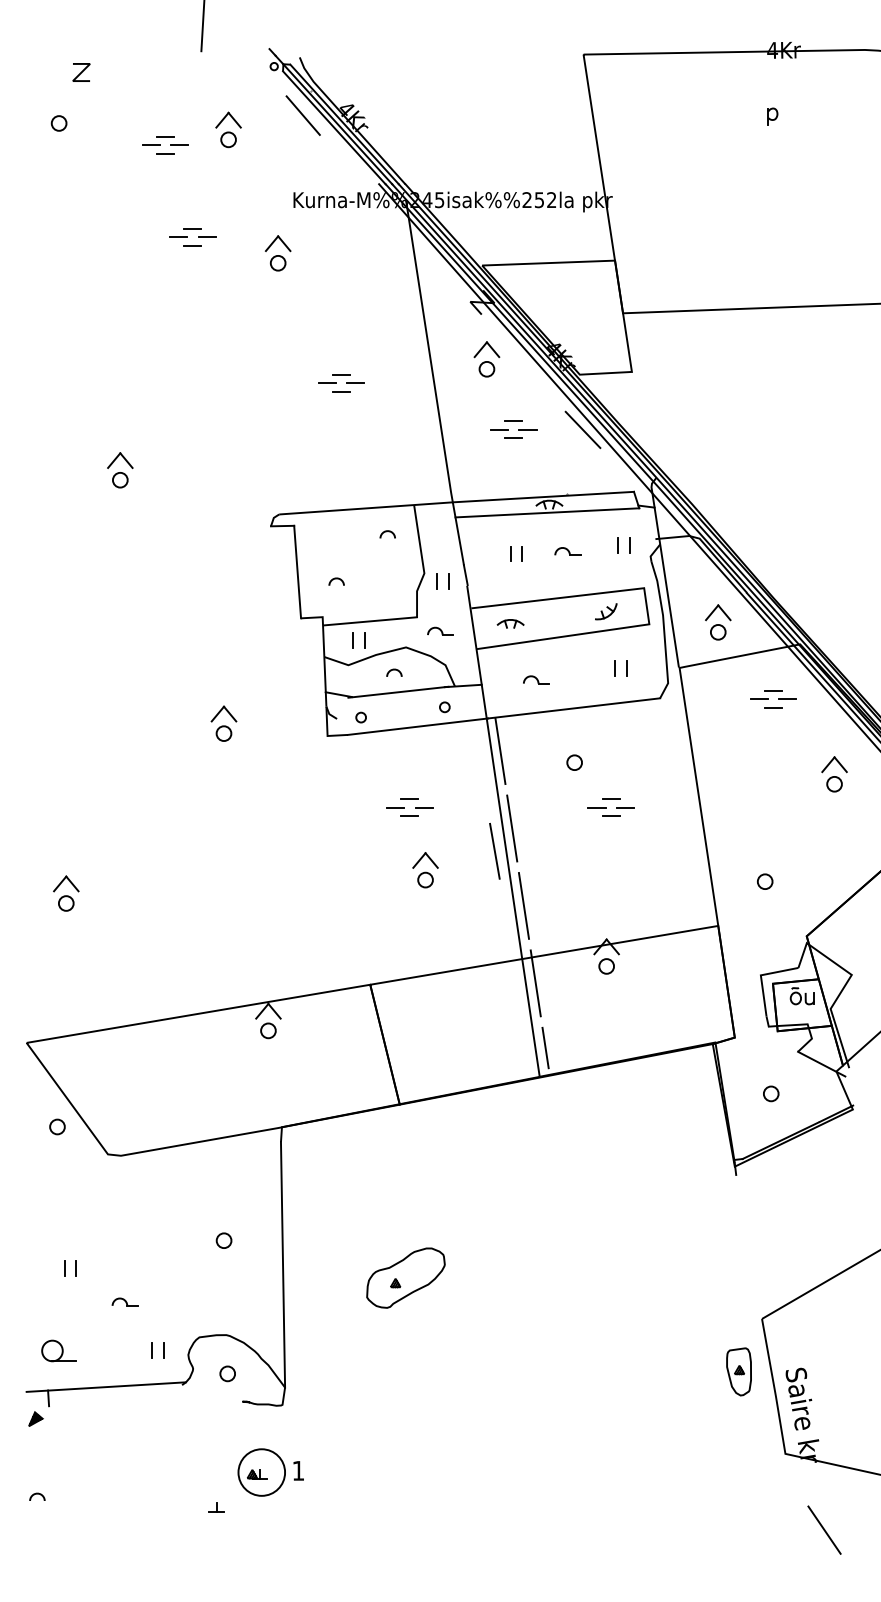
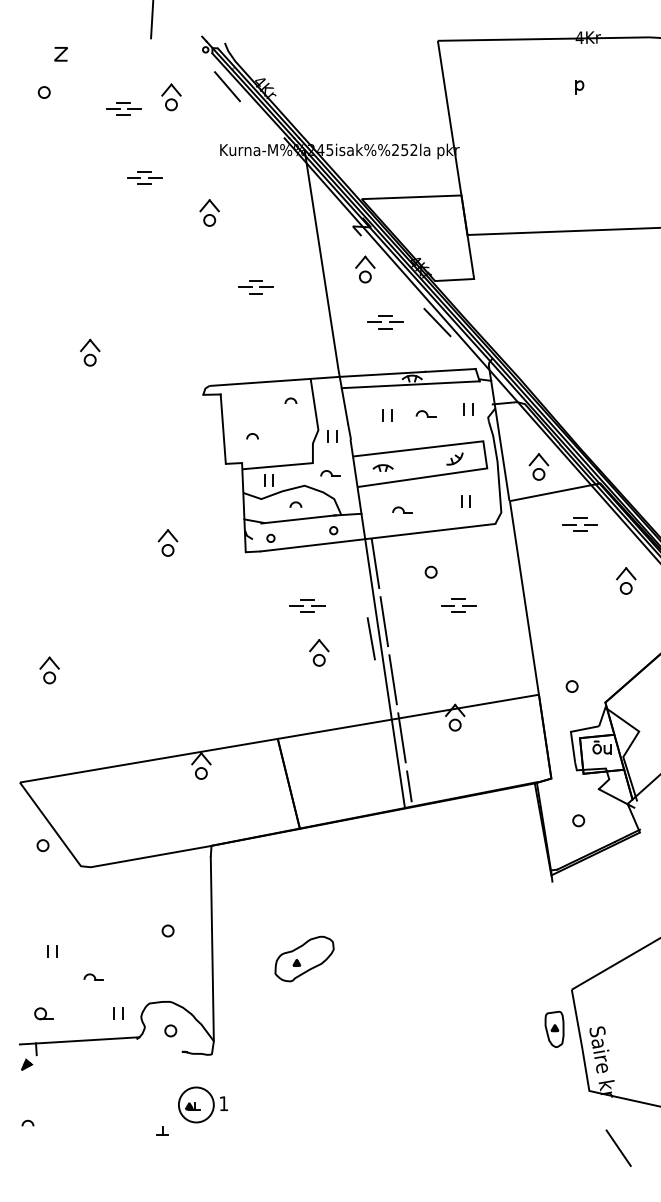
part: (277, 252) -> (209, 212), moved
part: (764, 881) -> (571, 686), moved
part: (58, 1350) -> (43, 1013), size x0.71

